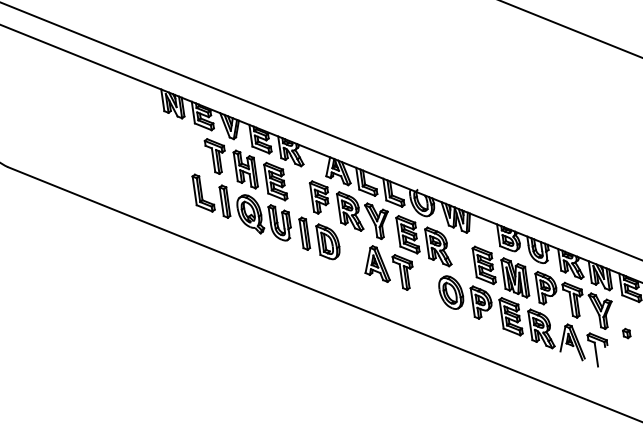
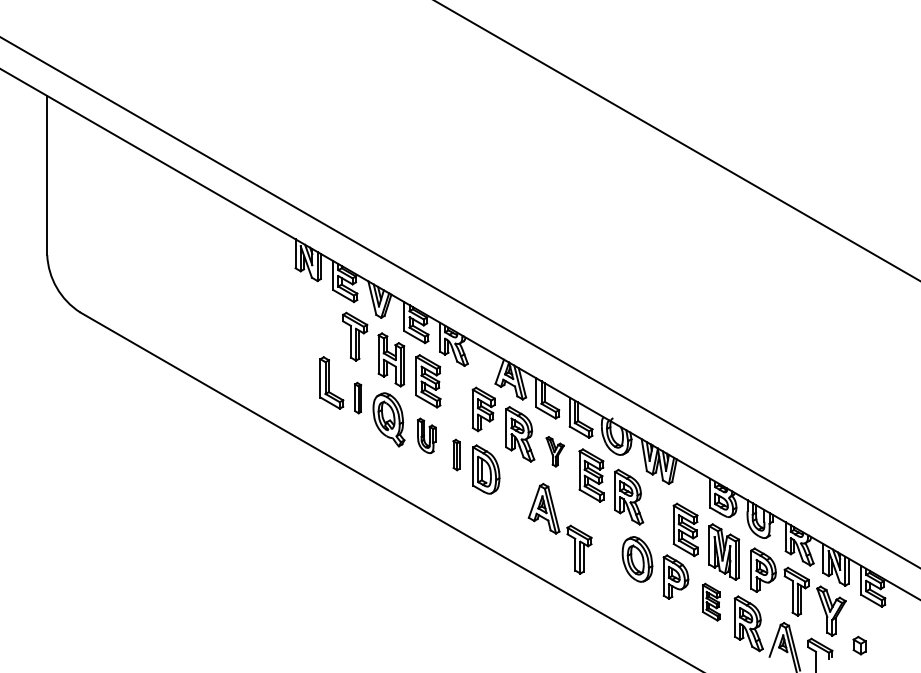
part: (224, 201) -> (357, 397), size x0.7
part: (378, 220) -> (555, 451), size x0.6
part: (280, 222) -> (426, 435), size x0.7
part: (304, 233) -> (456, 454), size x0.7
part: (404, 271) -> (579, 549), moved
part: (511, 316) -> (711, 602), size x0.7
part: (626, 333) -> (859, 645), size x1.4

